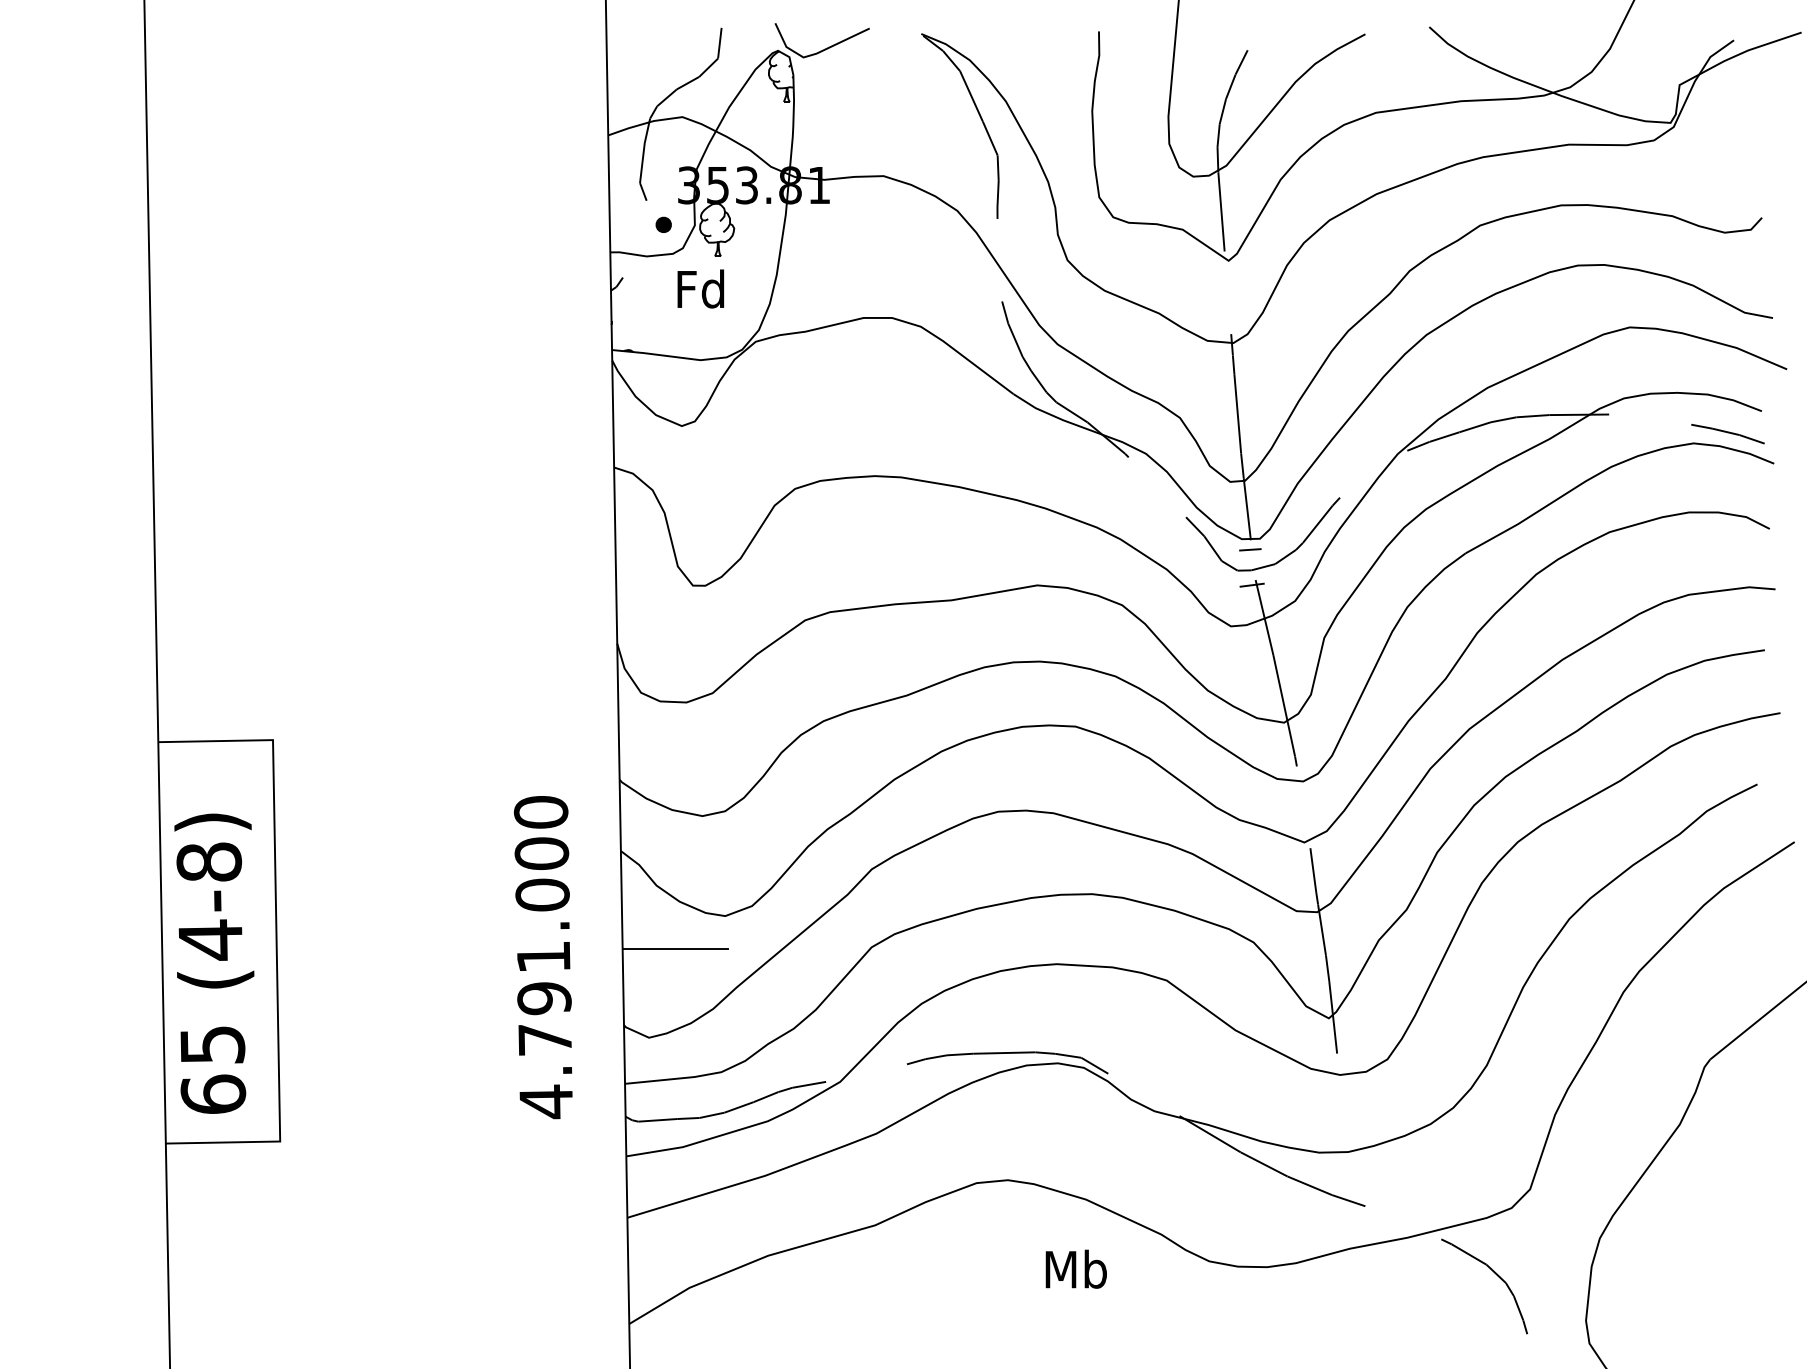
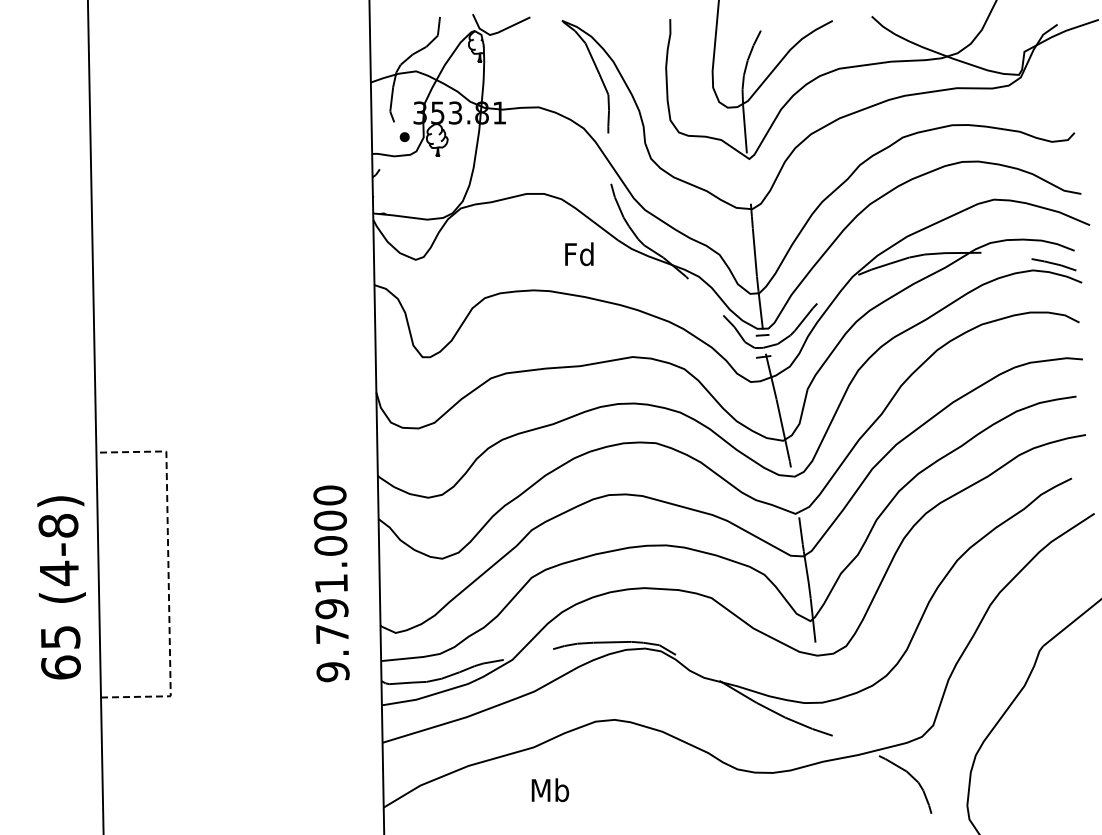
text: (701, 289) -> (579, 254), moved
line: (276, 940) -> (168, 573), solid -> dashed
line: (674, 948) -> (411, 578), removed
text: (214, 963) -> (61, 587), moved
text: (545, 1100) -> (332, 671), 4.791.000 -> 9.791.000
text: (1076, 1269) -> (550, 790), moved

